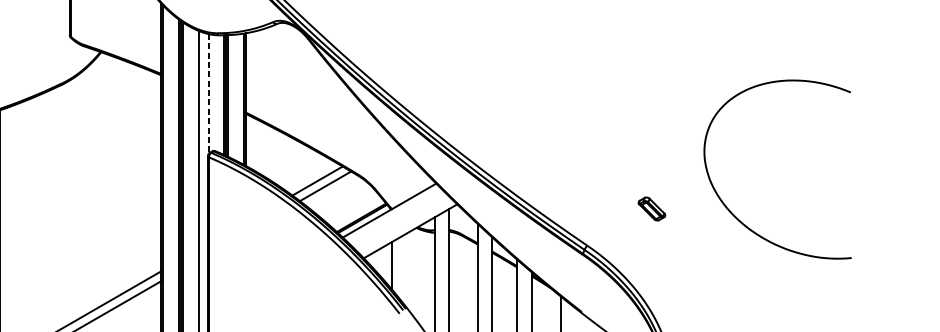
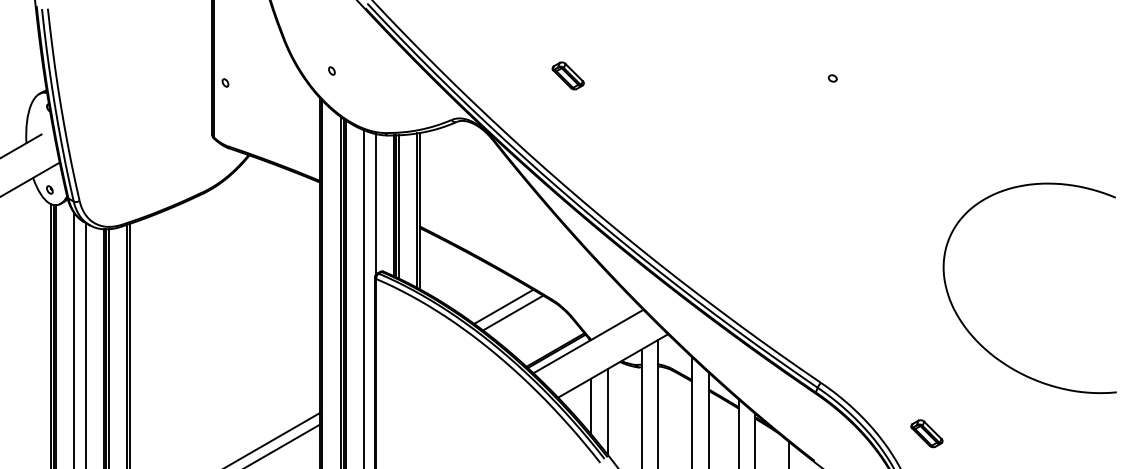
line: (208, 94) -> (375, 204), dashed -> solid
part: (651, 208) -> (926, 433), moved
curve: (729, 209) -> (973, 335), moved
line: (405, 270) -> (607, 411), added

